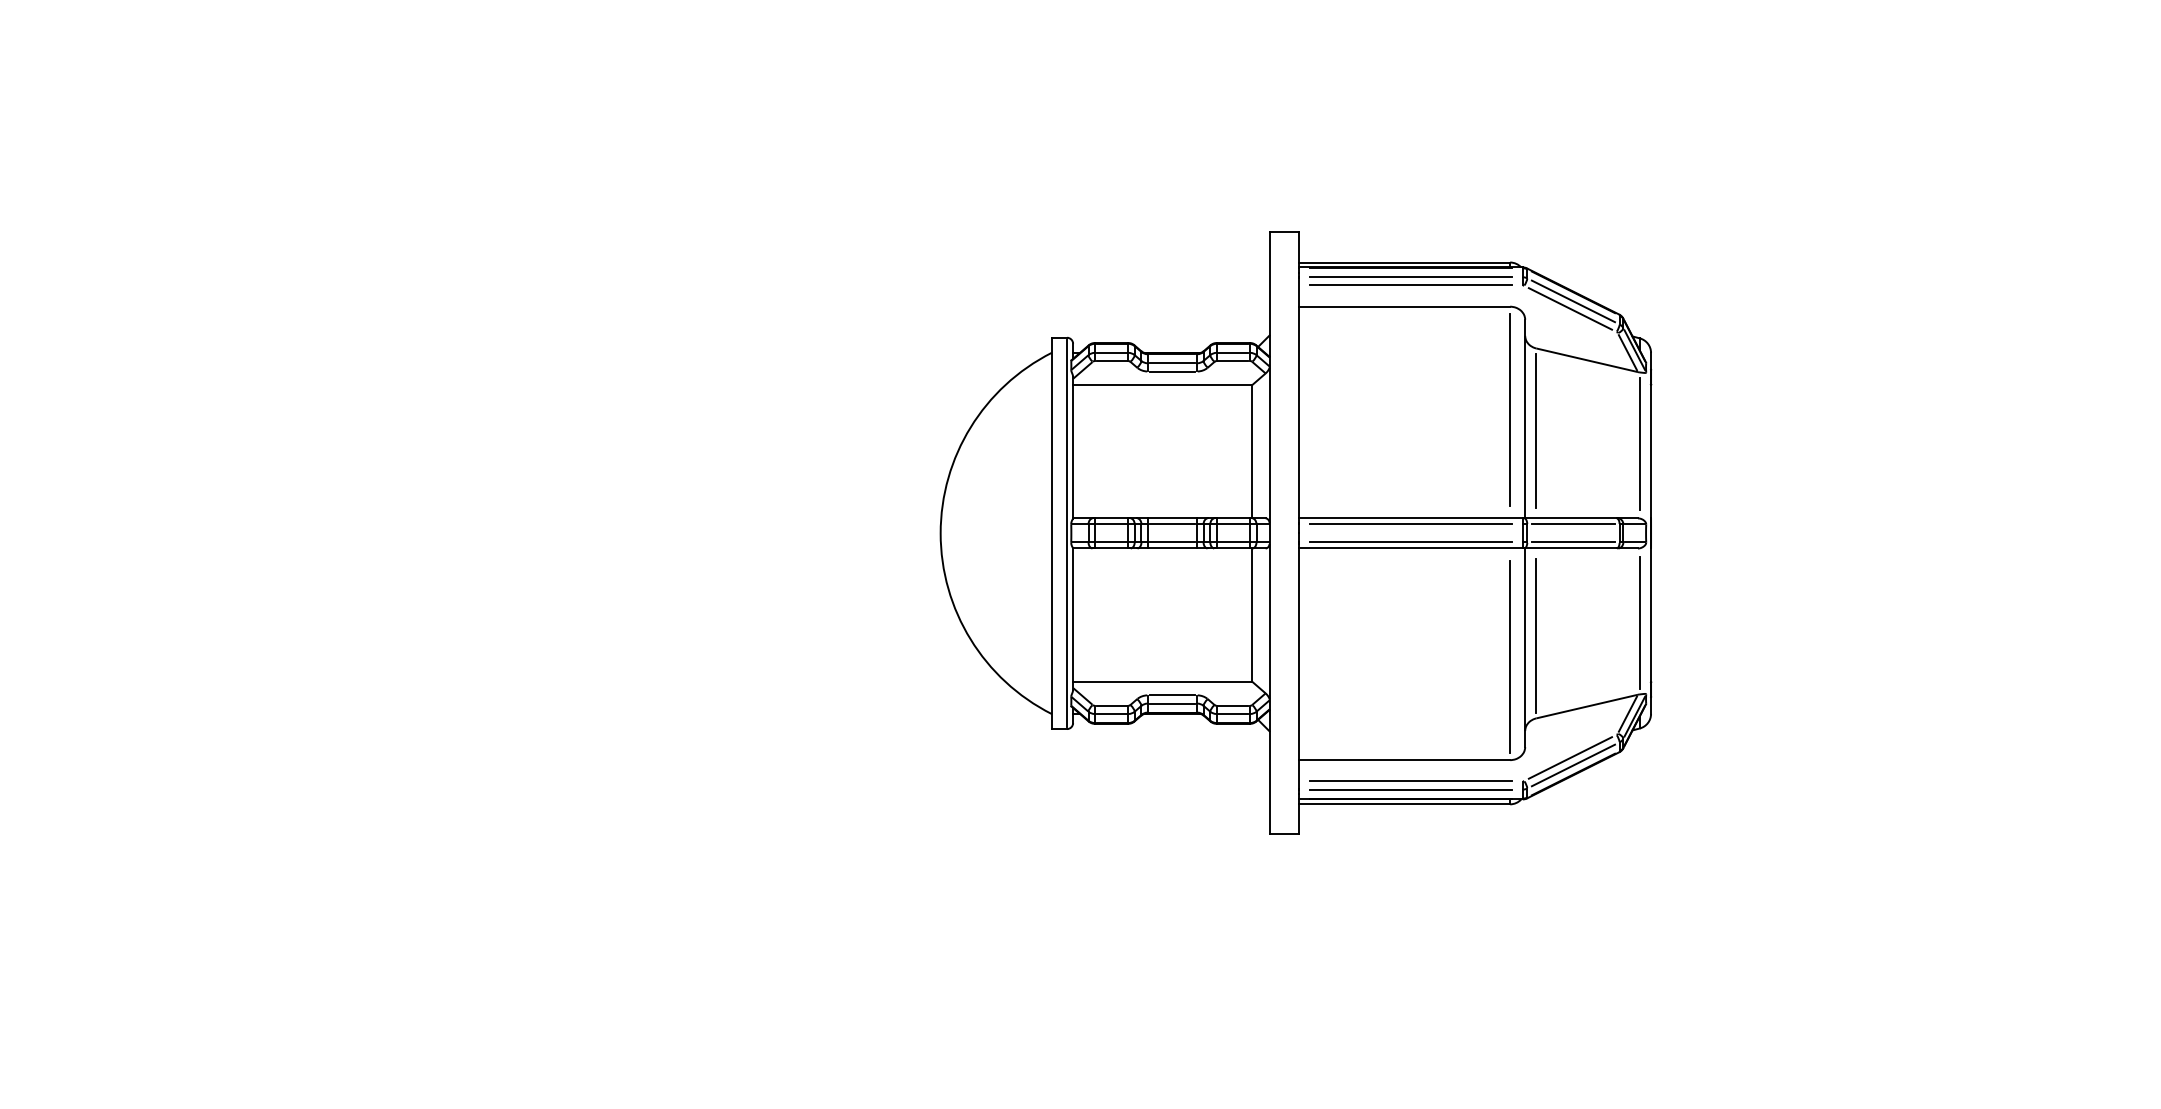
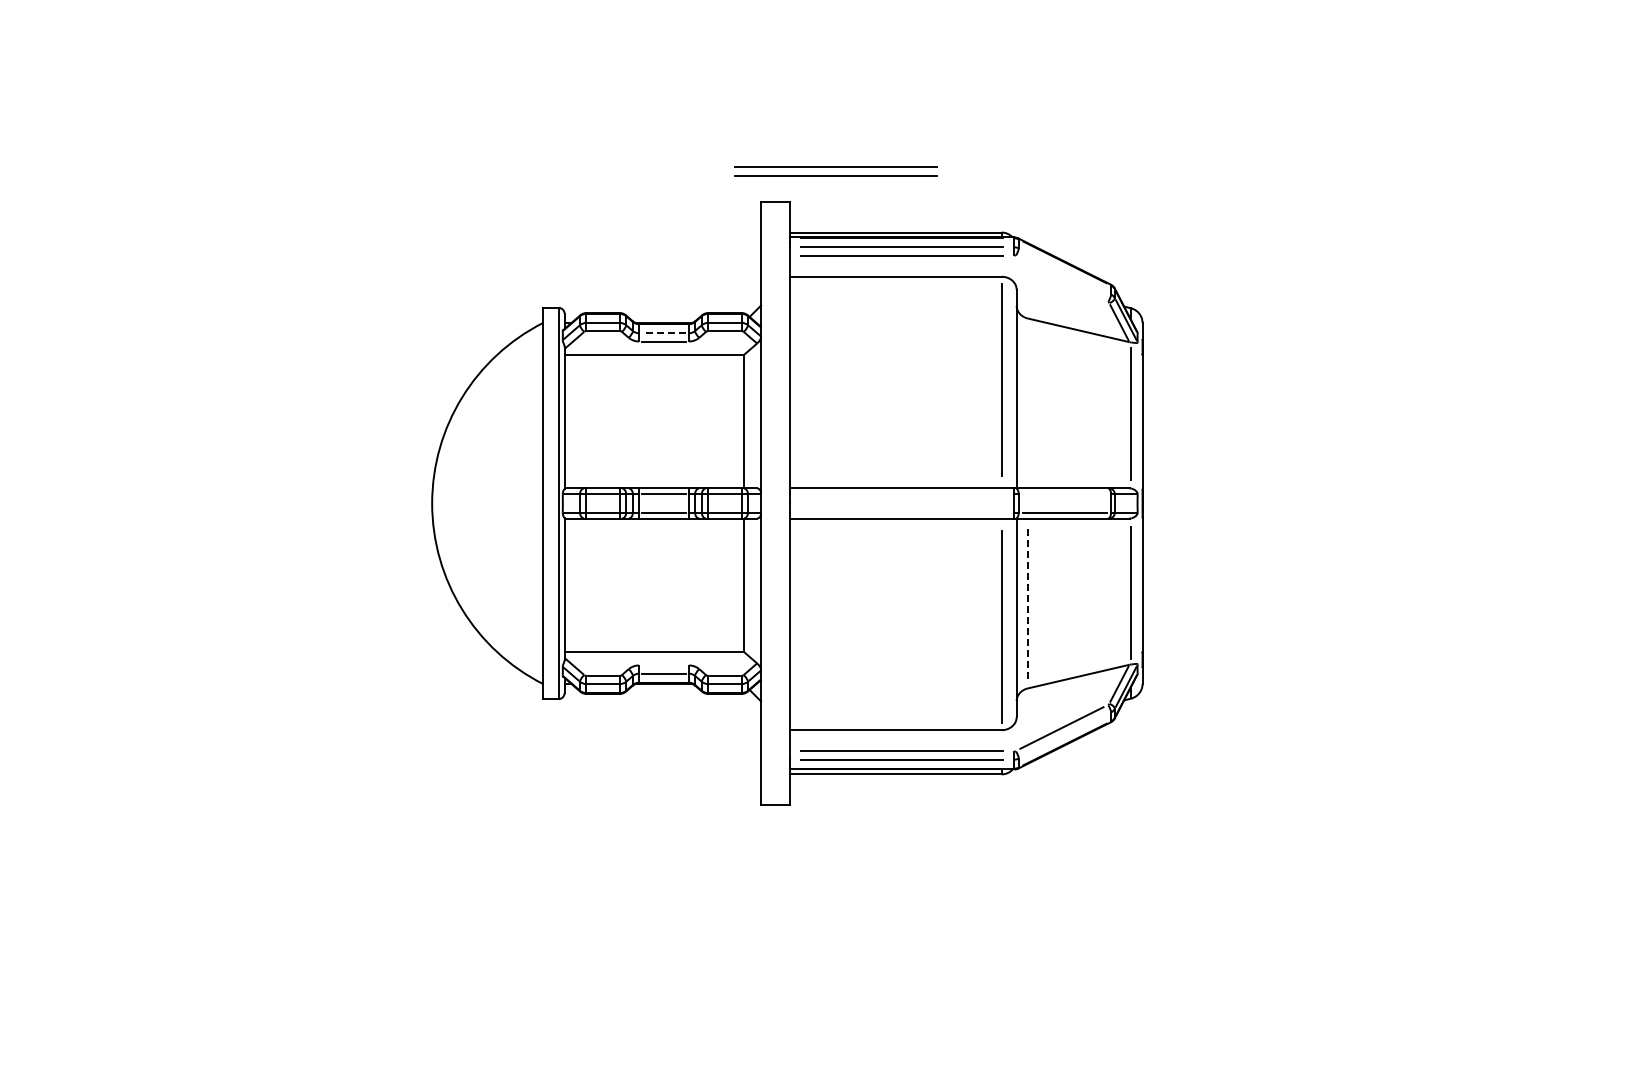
part: (1344, 200) -> (836, 170), added
line: (1573, 301) -> (1065, 271), removed
line: (1570, 308) -> (1062, 278), removed
line: (1172, 363) -> (664, 333), solid -> dashed
line: (1536, 431) -> (1028, 401), removed
line: (1410, 524) -> (902, 494), removed
line: (1573, 524) -> (1065, 494), removed
line: (1410, 542) -> (902, 512), removed
line: (1536, 635) -> (1028, 605), solid -> dashed
line: (1172, 695) -> (664, 665), removed
line: (1573, 765) -> (1065, 735), removed

